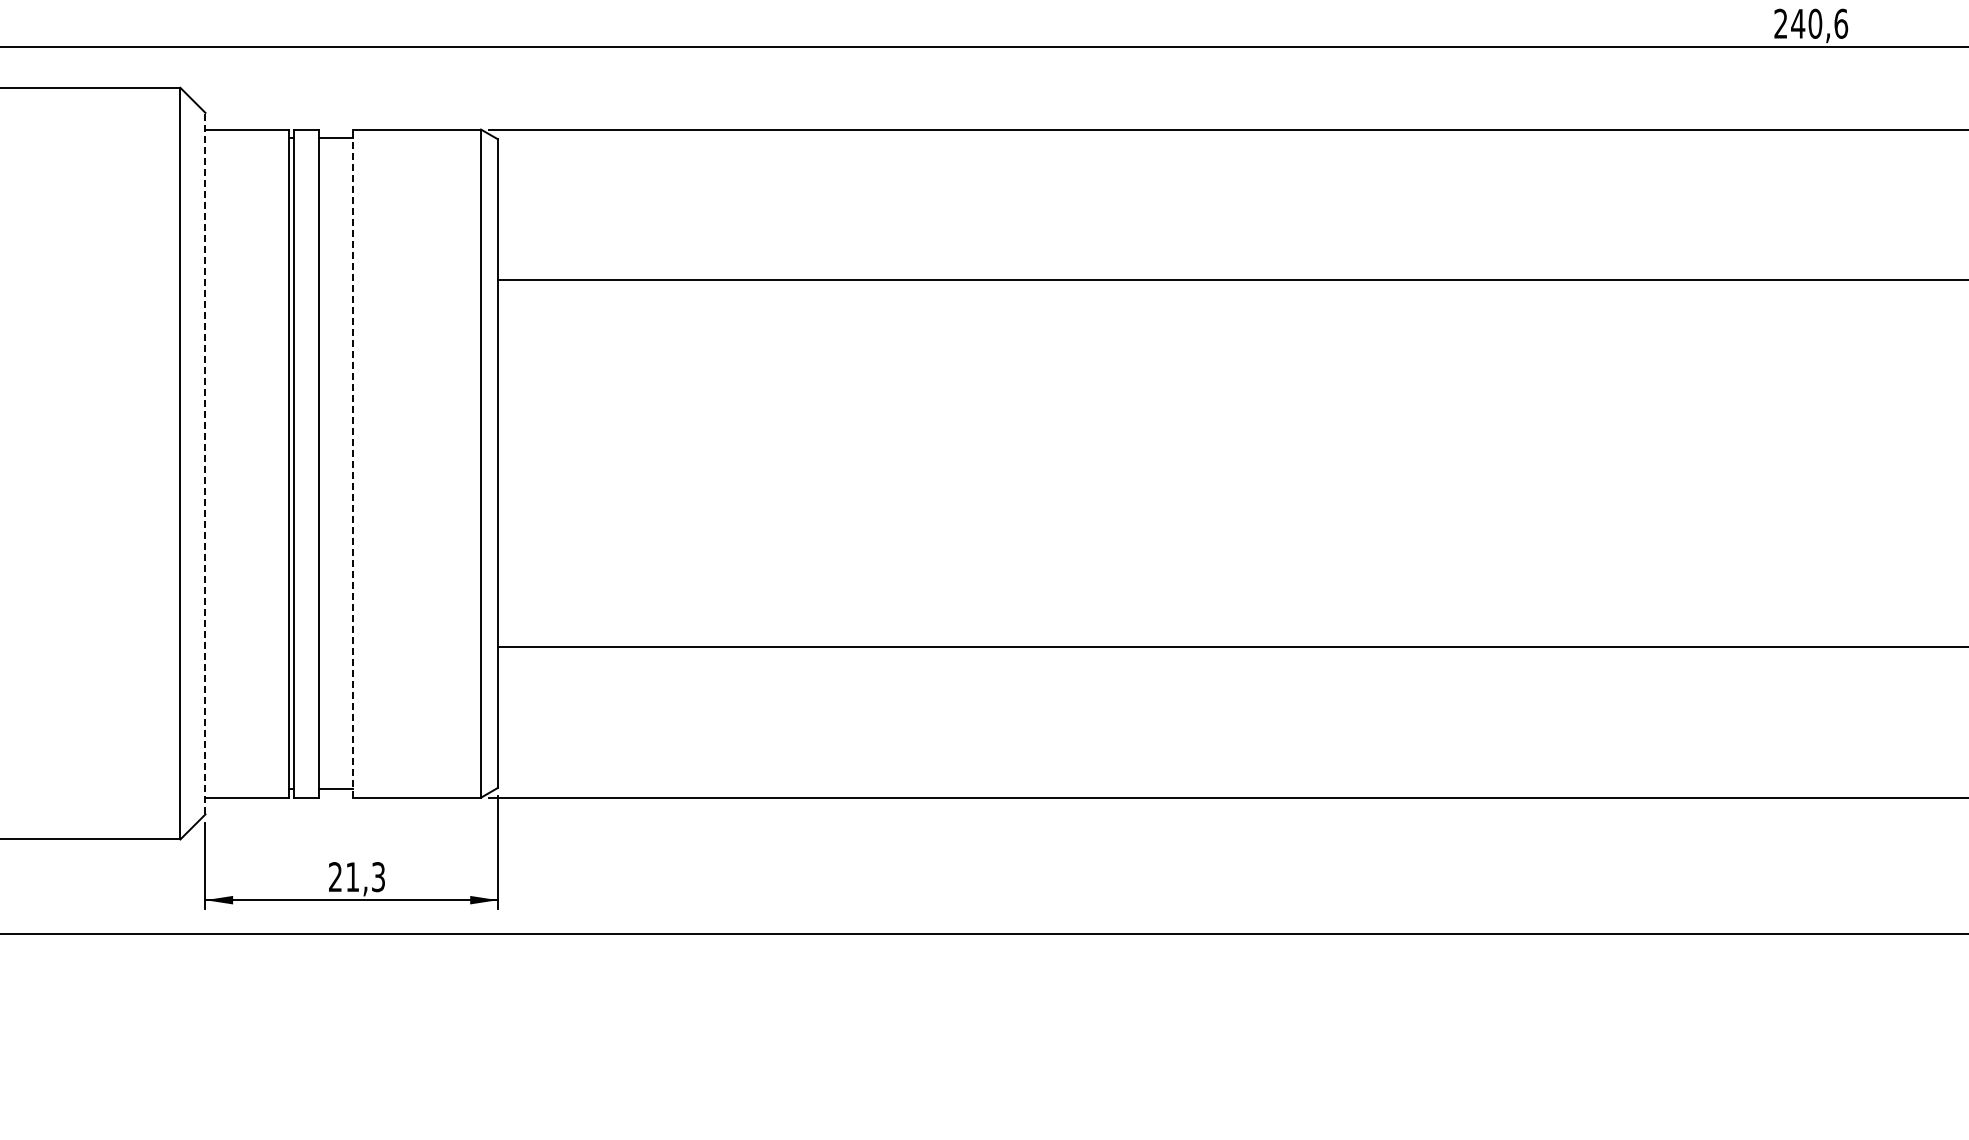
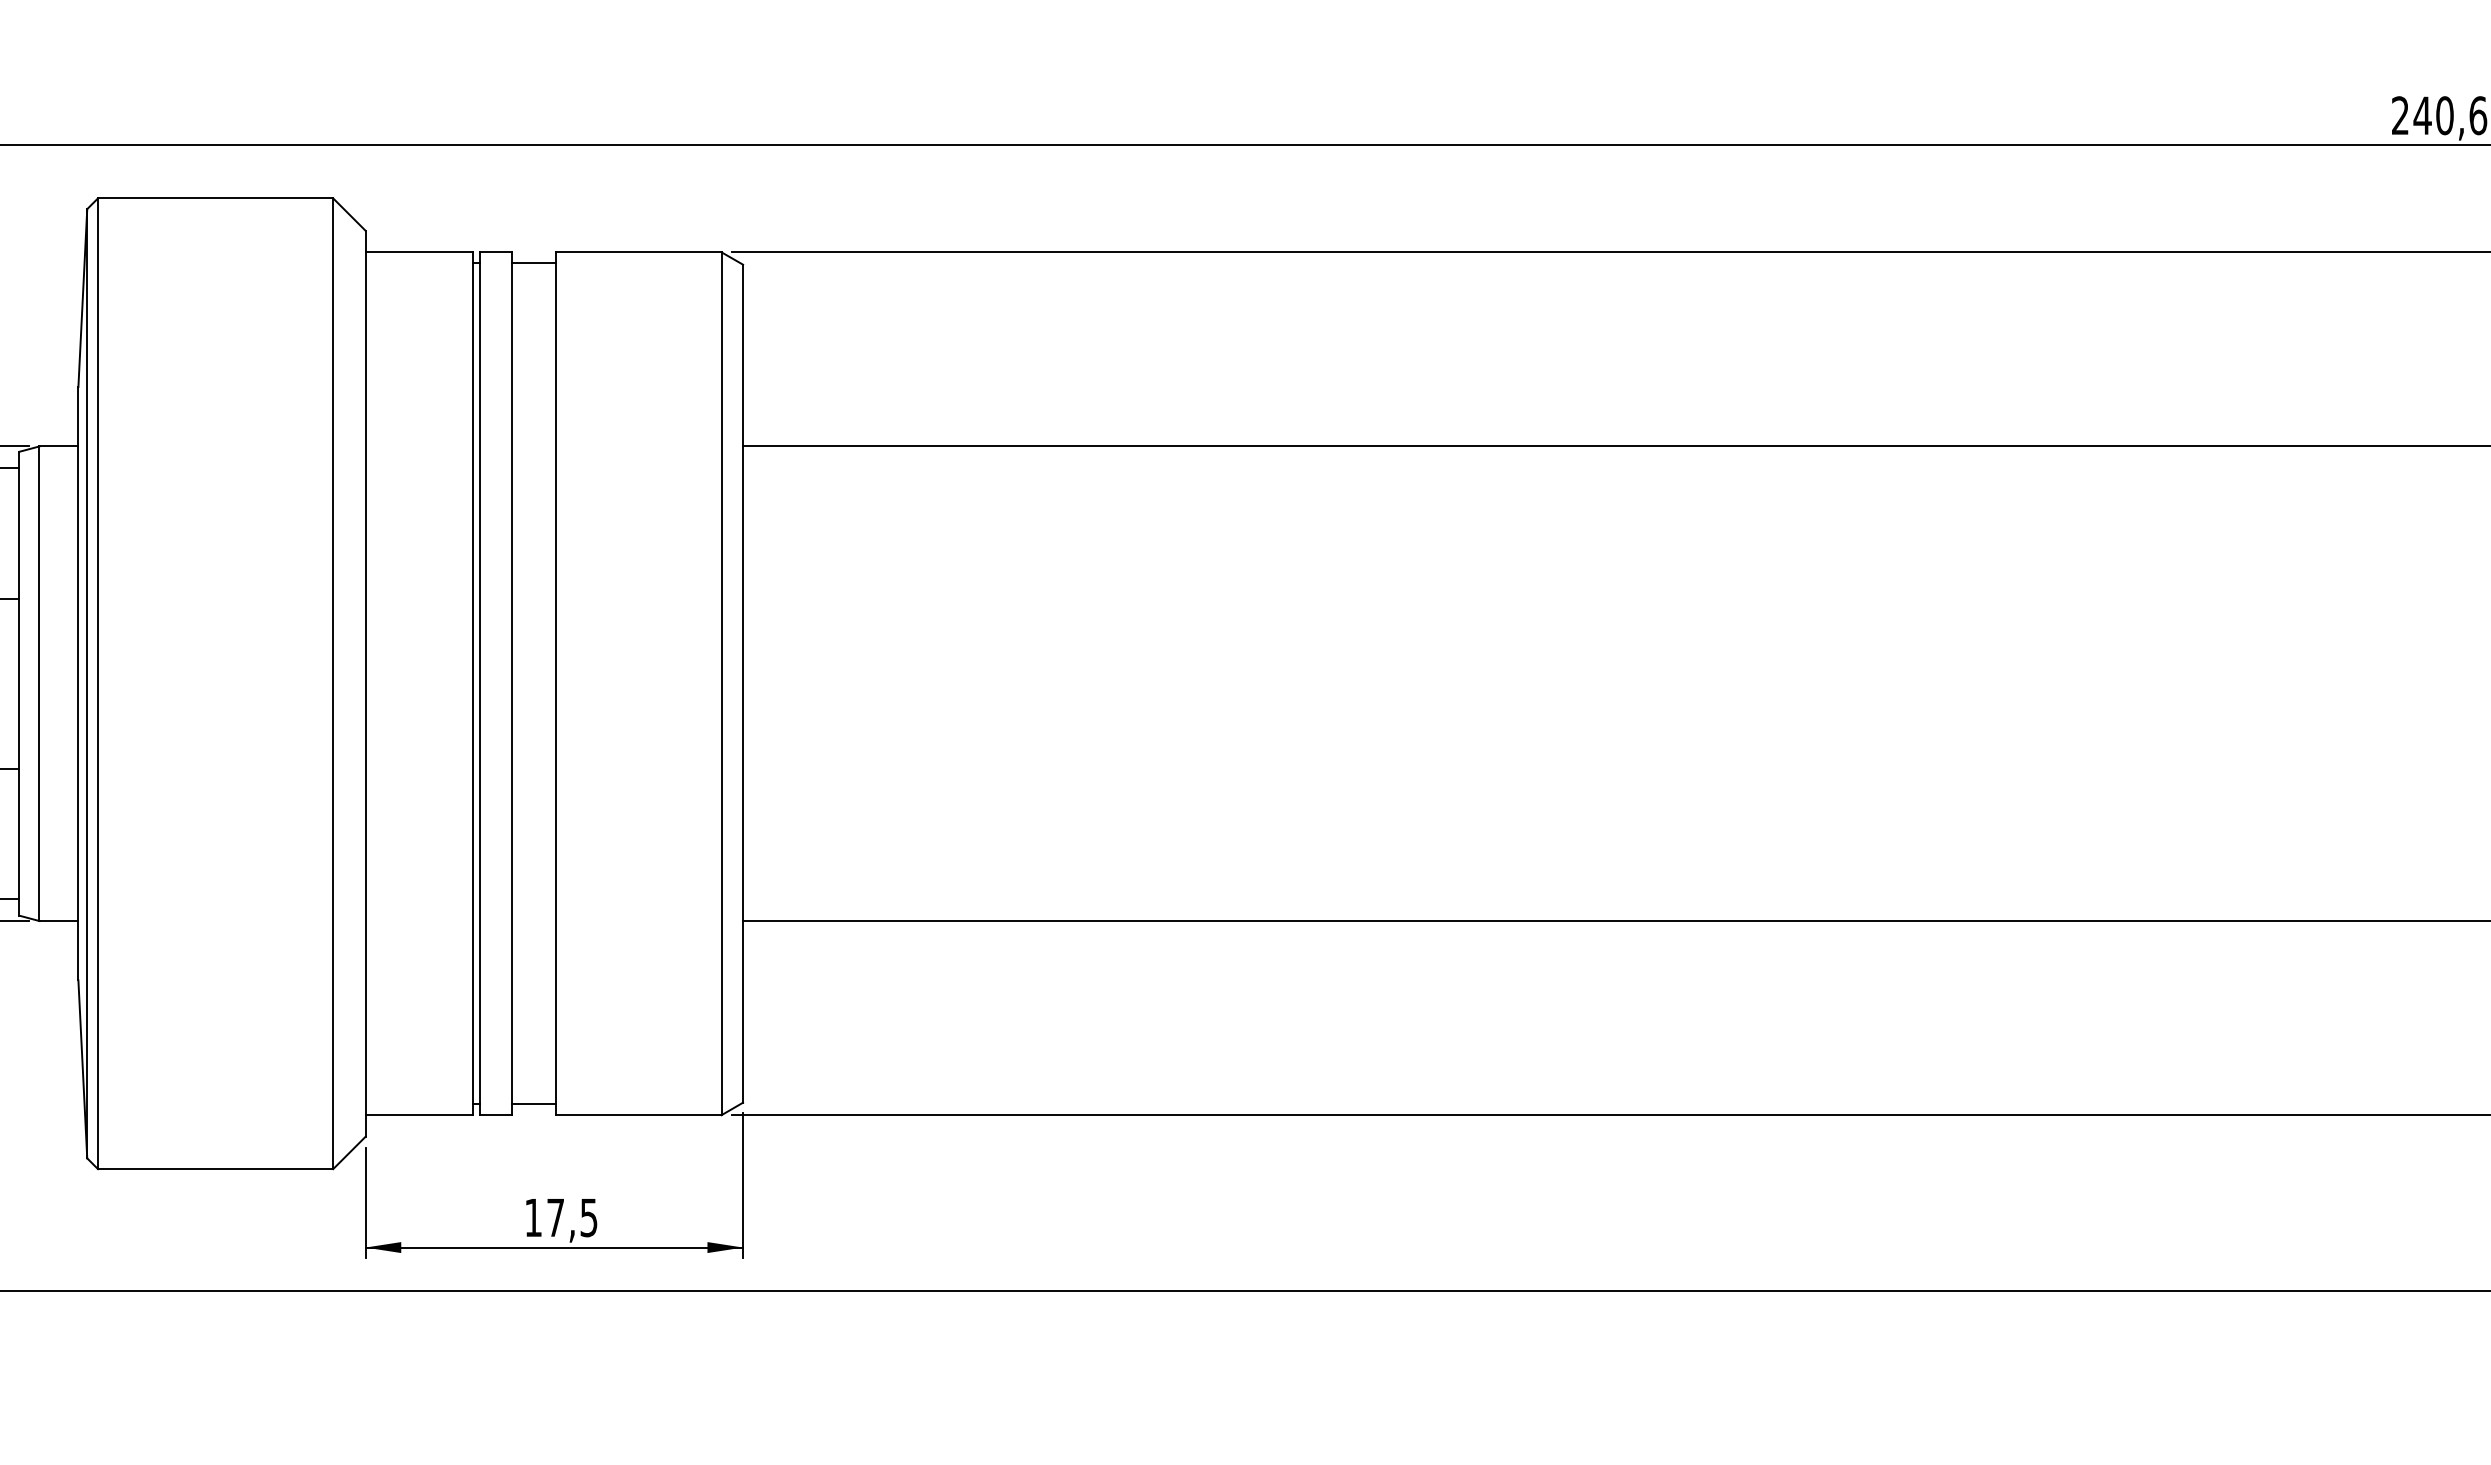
line: (205, 463) -> (365, 683), dashed -> solid
line: (352, 463) -> (555, 683), dashed -> solid
text: (356, 876) -> (560, 1216), 21,3 -> 17,5

